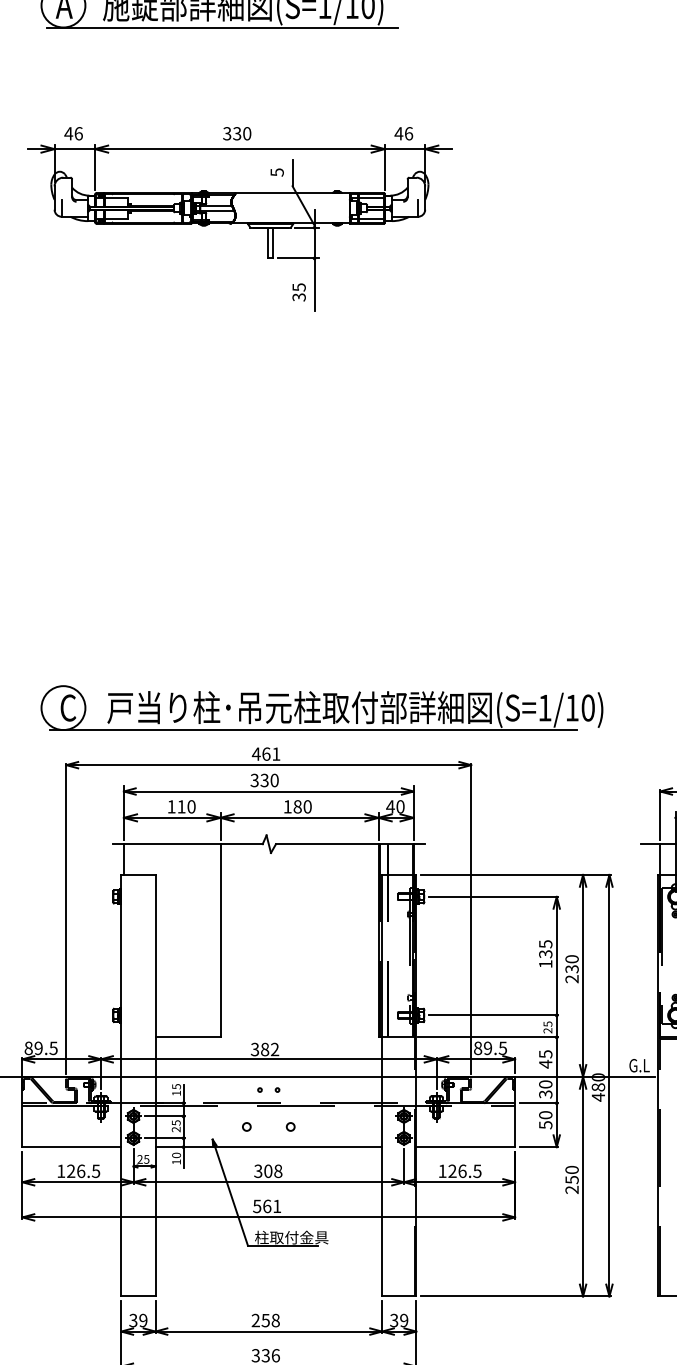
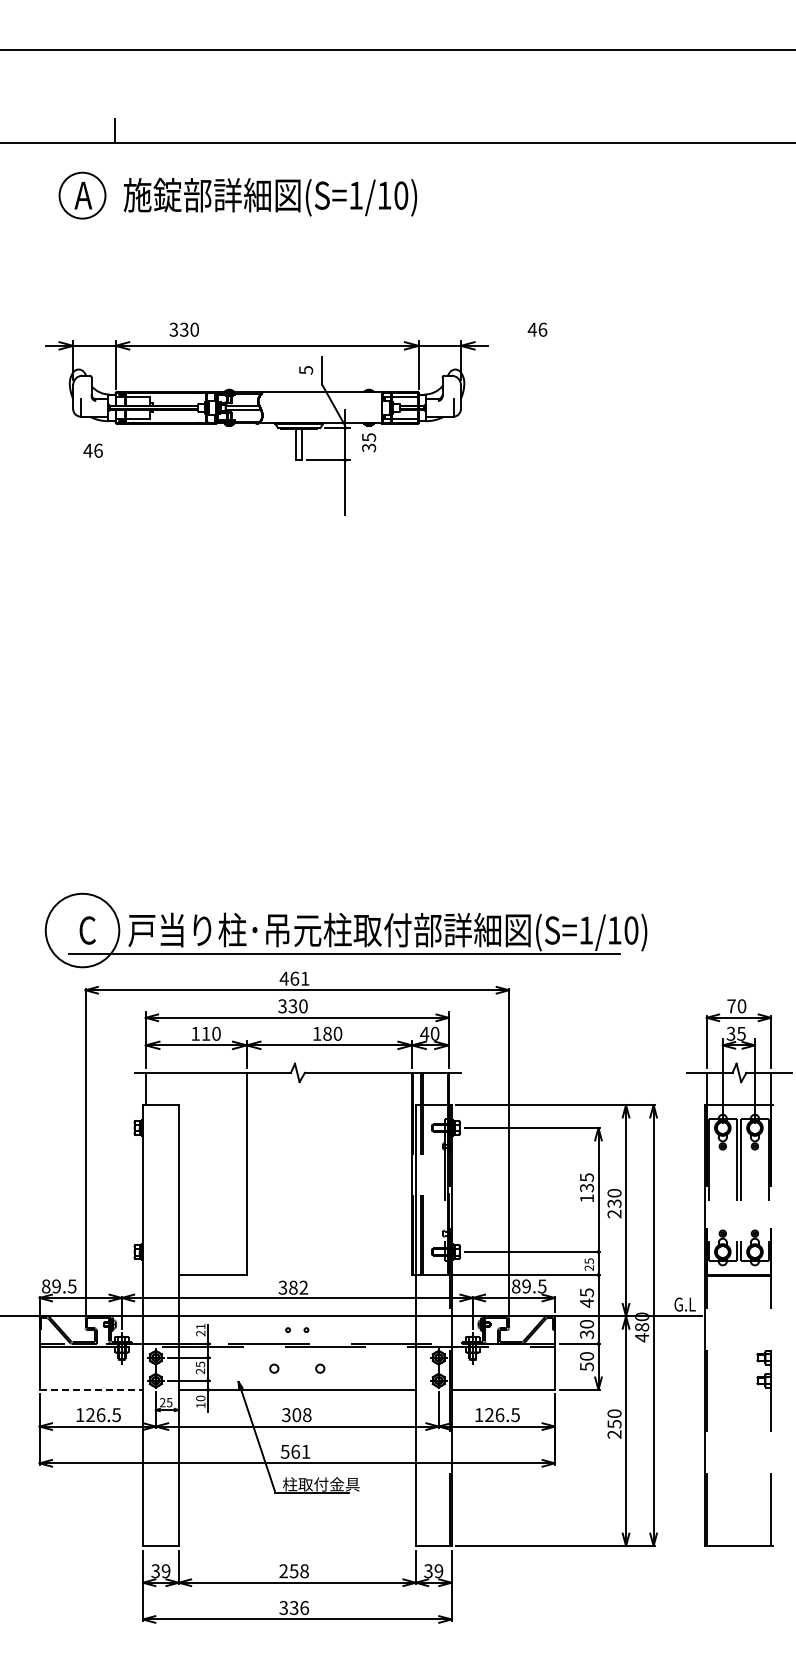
line: (222, 27) -> (248, 218), removed
text: (73, 133) -> (92, 450), moved
text: (236, 133) -> (183, 329), moved
text: (403, 133) -> (537, 329), moved
text: (299, 292) -> (369, 442), moved
circle: (63, 708) -> (82, 930), size x1.6
text: (176, 1089) -> (200, 1329), 15 -> 21
line: (72, 1146) -> (91, 1389), solid -> dashed

